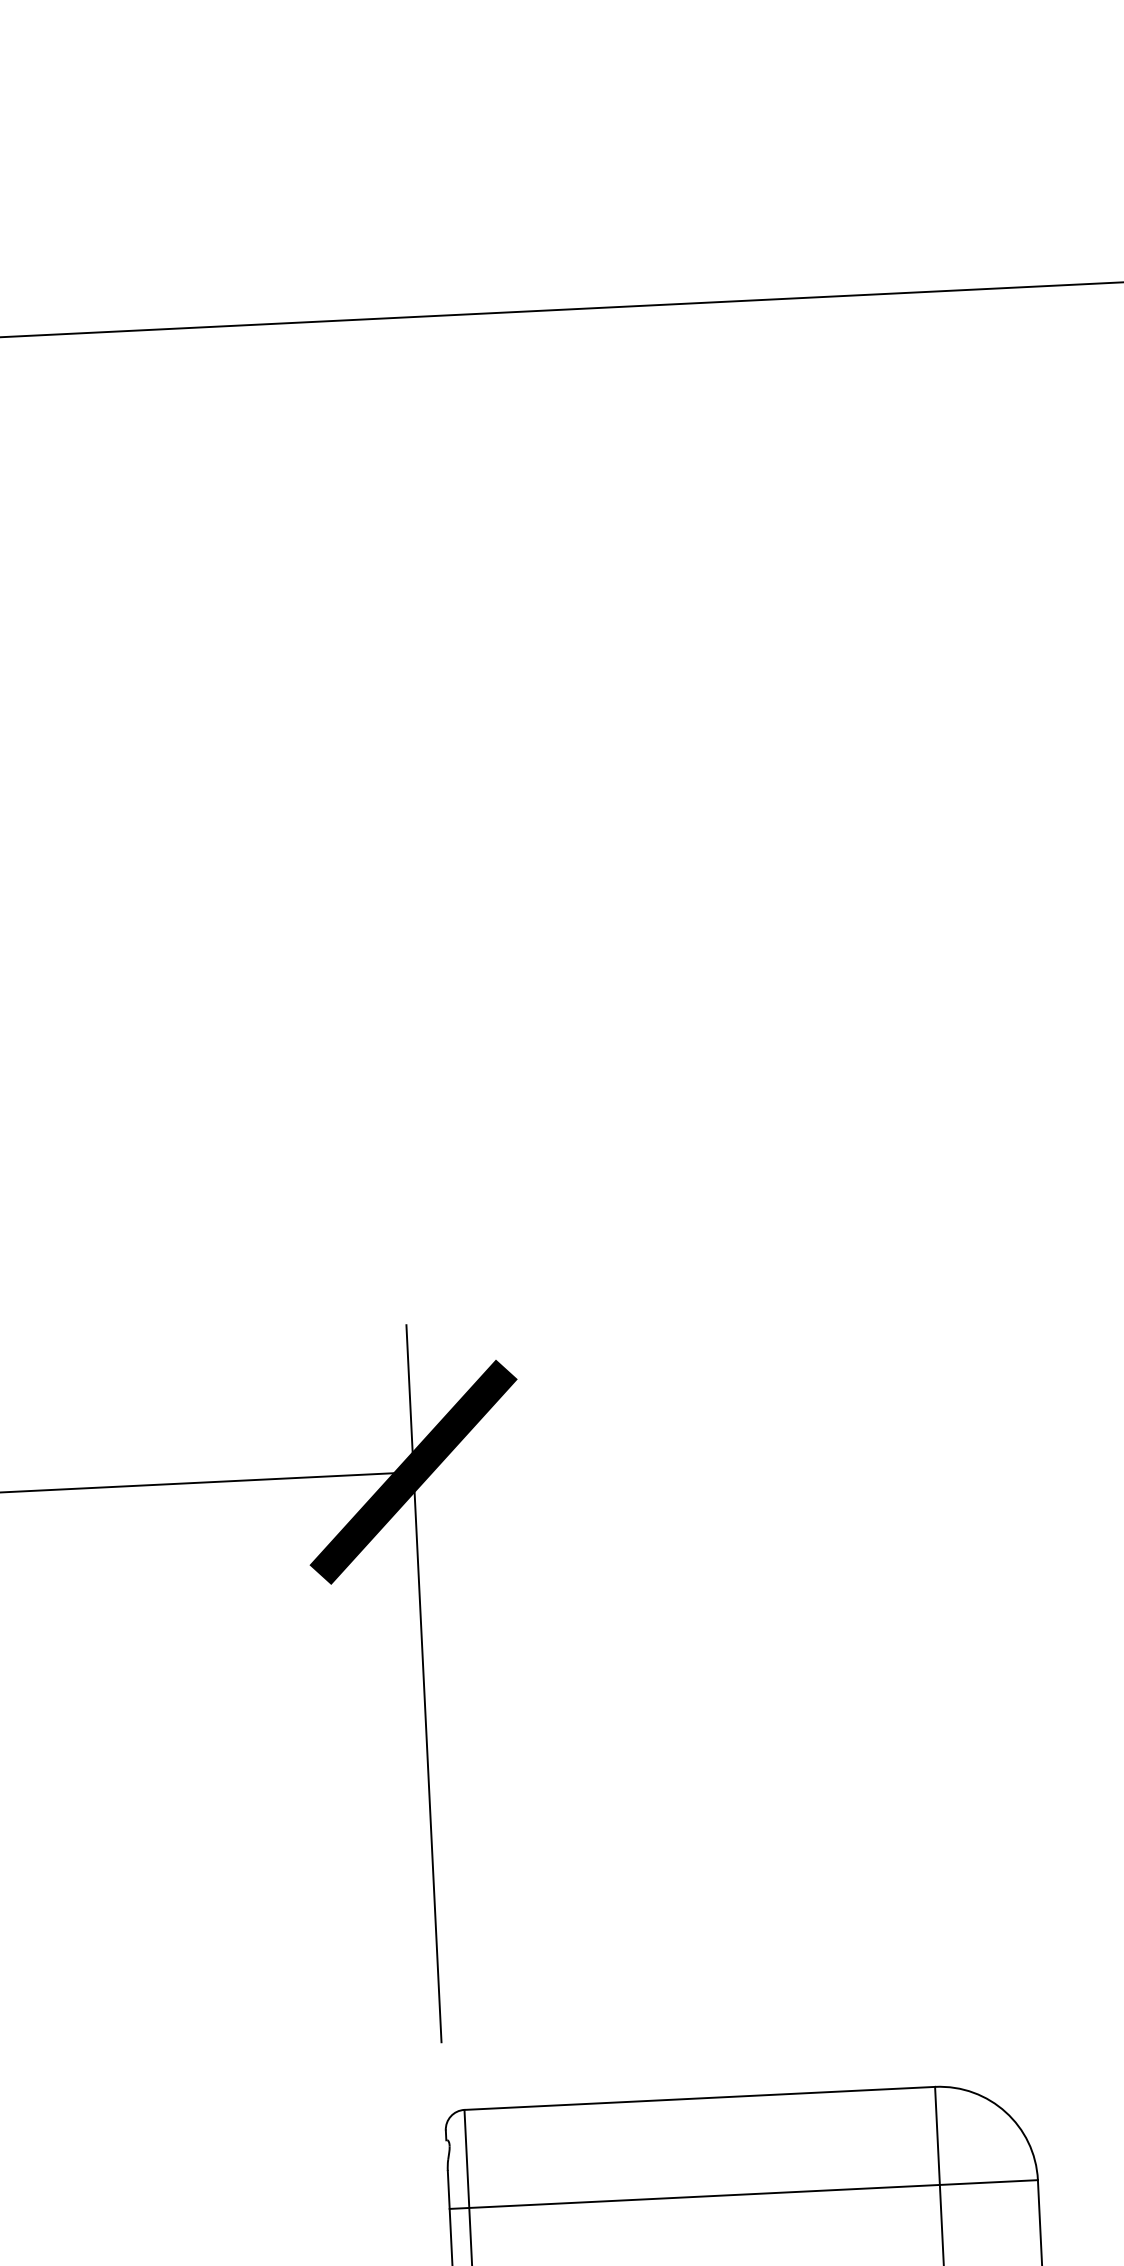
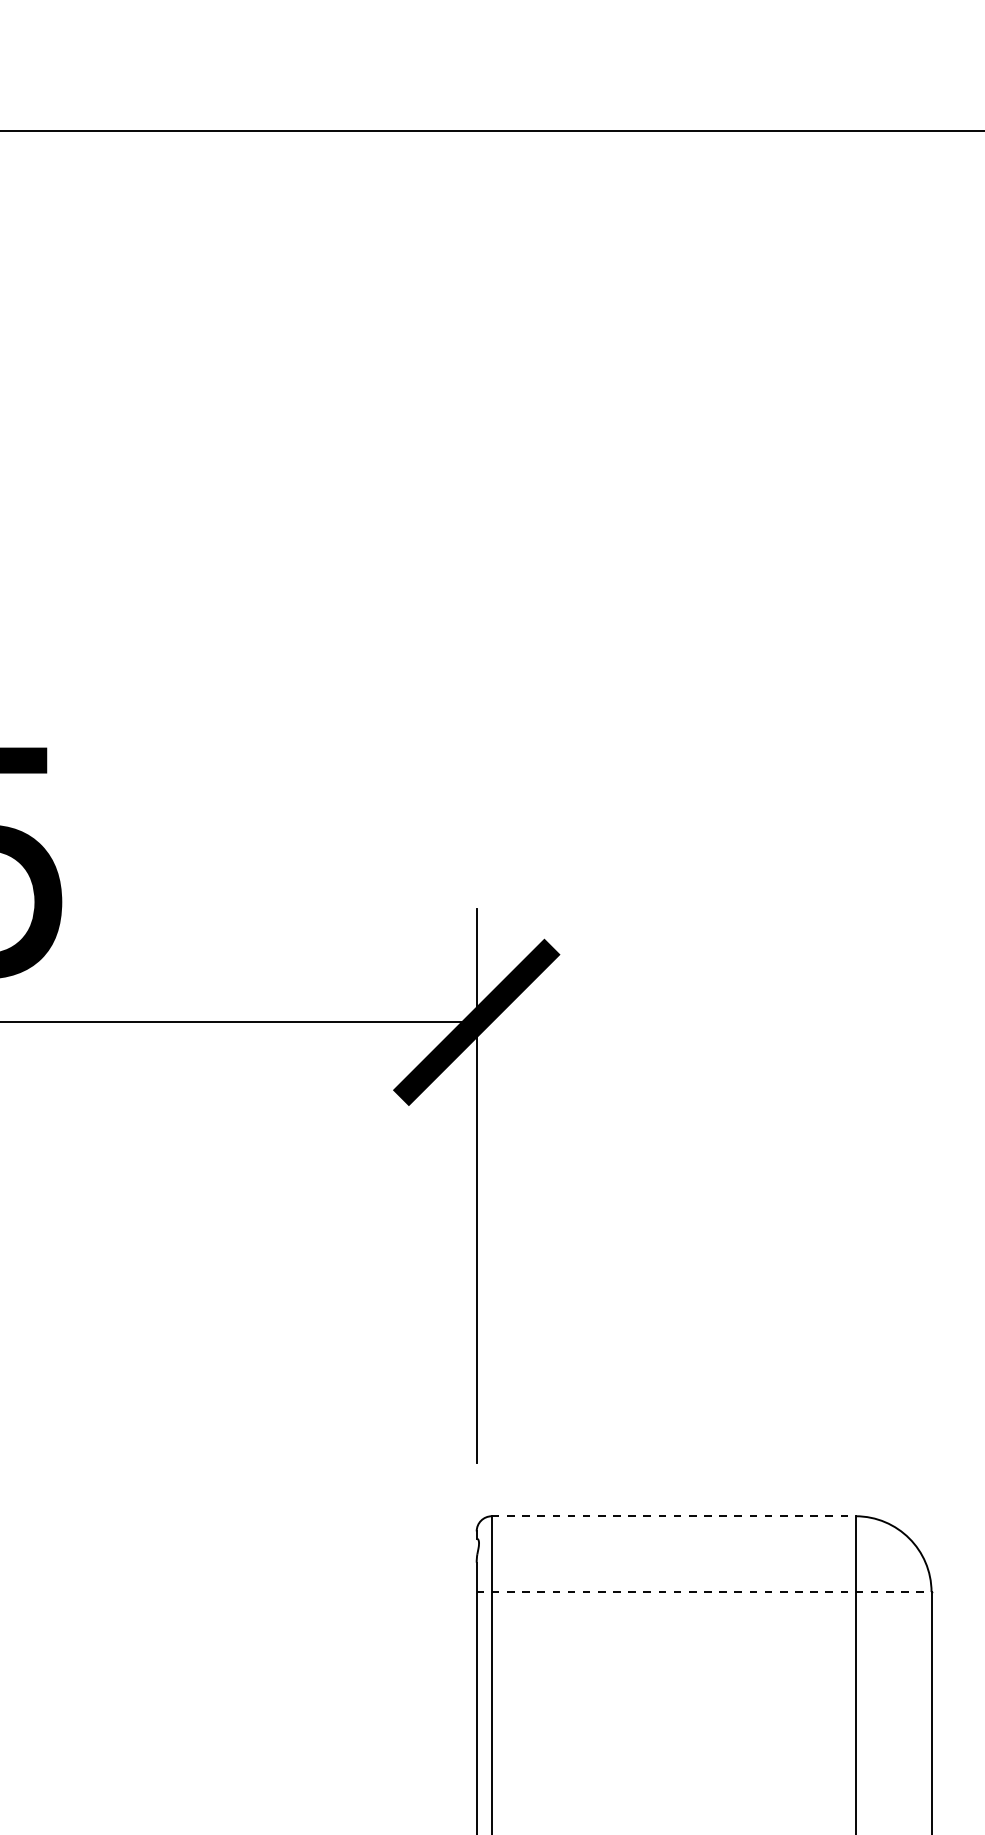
line: (699, 2098) -> (673, 1516), solid -> dashed
line: (744, 2195) -> (704, 1592), solid -> dashed

